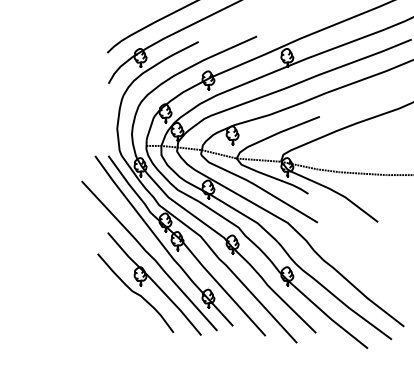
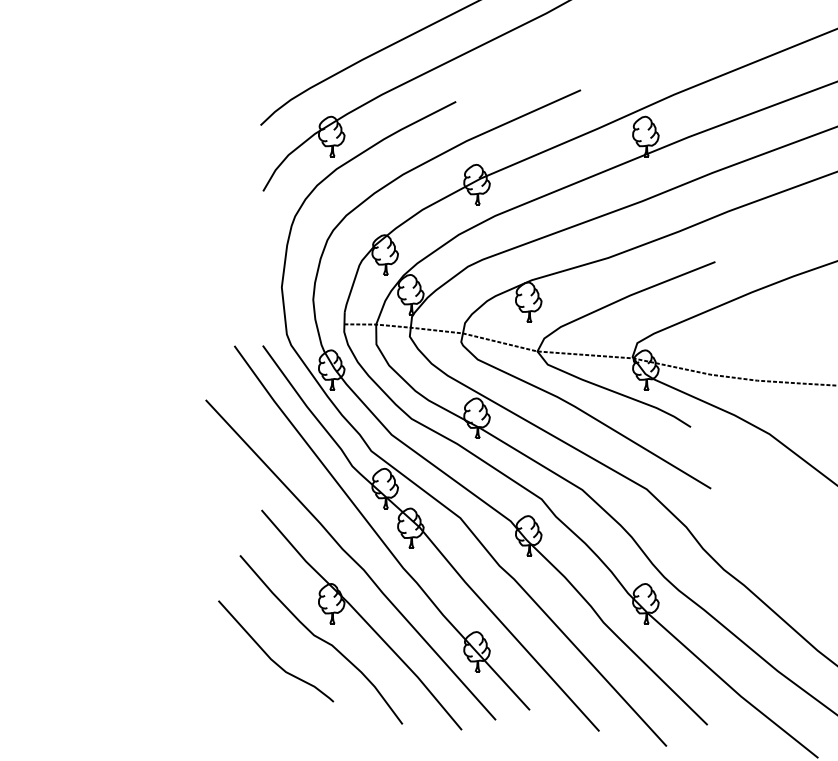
curve: (111, 300) -> (269, 655), added

